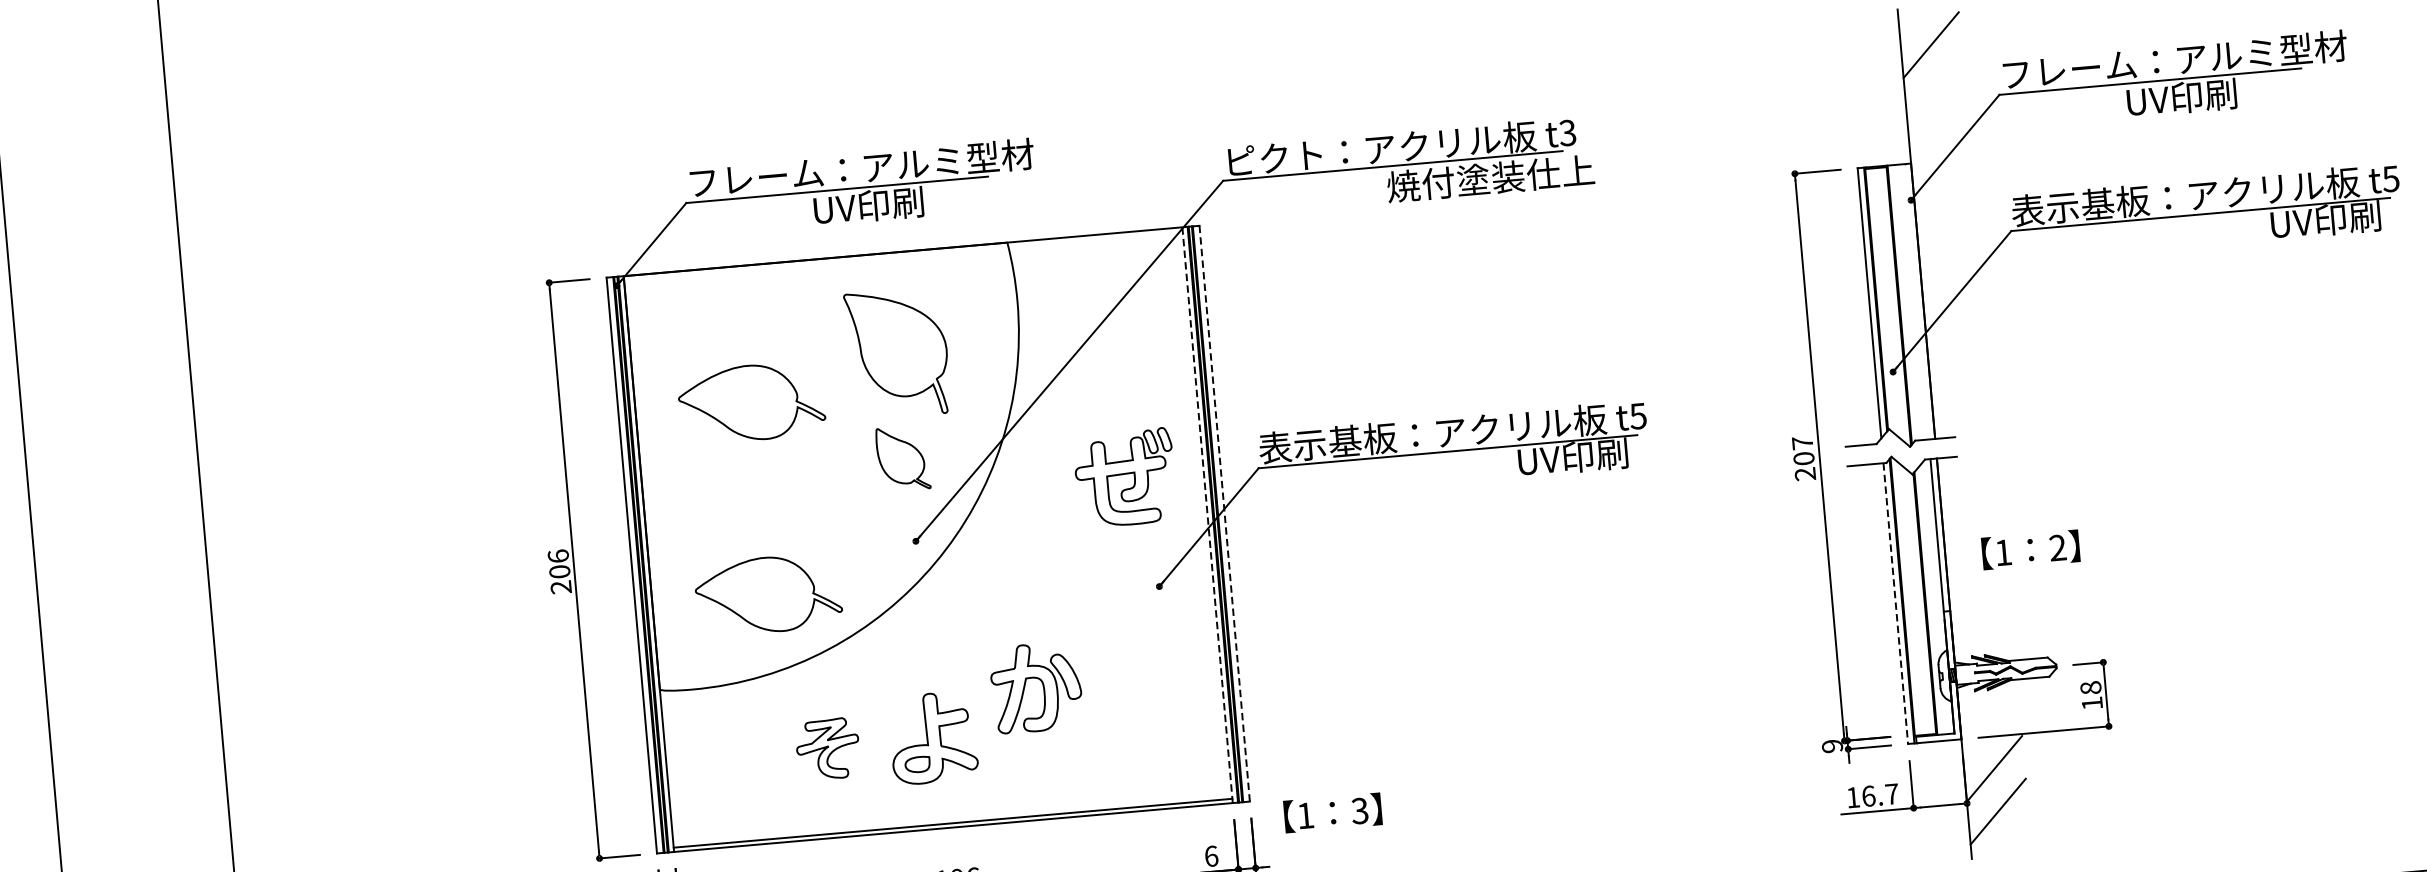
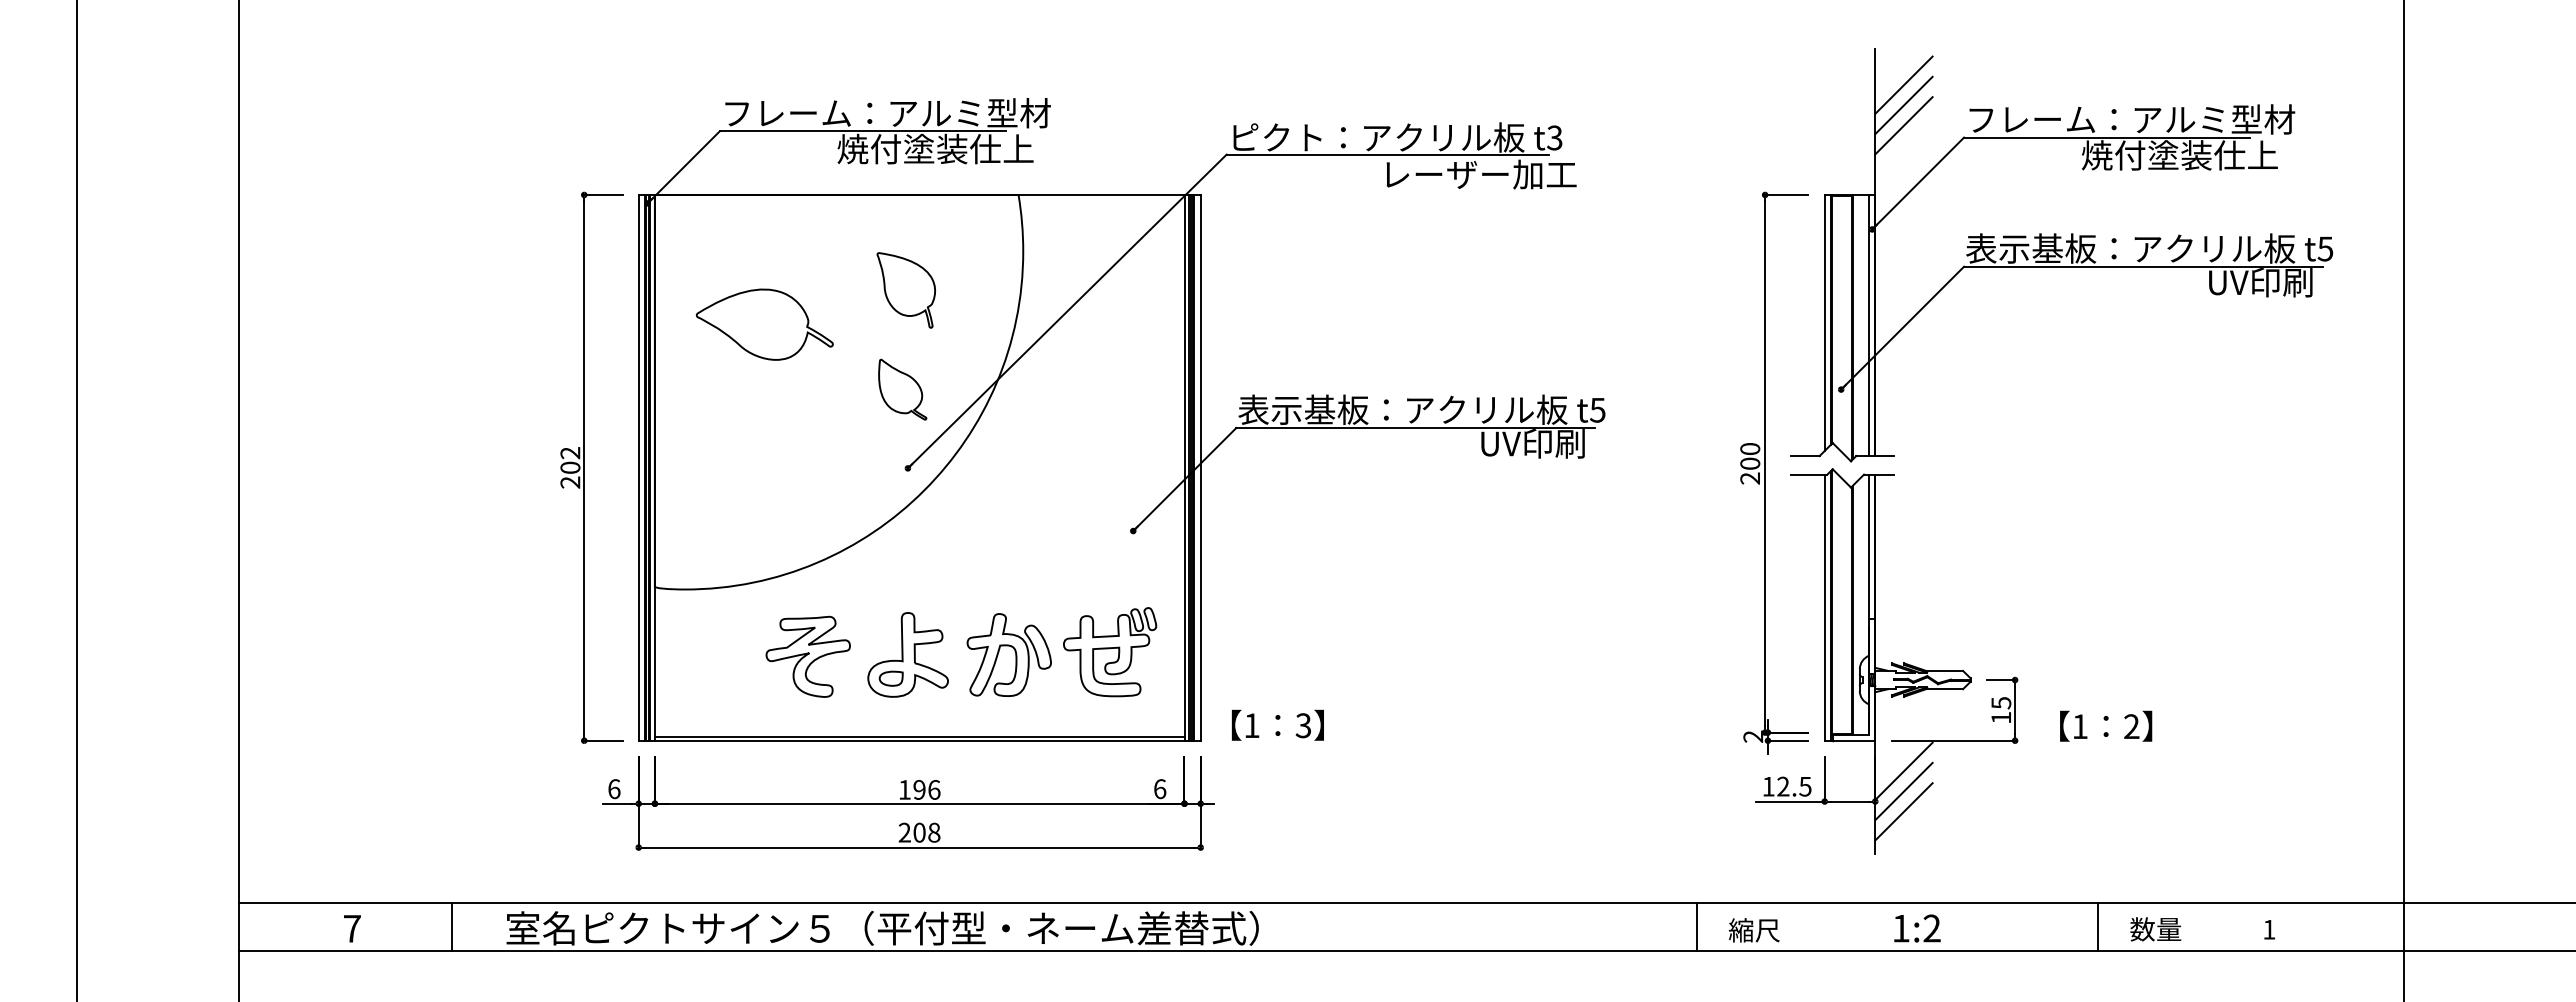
line: (1932, 66) -> (1903, 105), added
line: (1934, 87) -> (1903, 125), added
text: (2228, 93) -> (2179, 155), UV印刷 -> 焼付塗装仕上
text: (1490, 178) -> (1478, 174), 焼付塗装仕上 -> レーザー加工
text: (915, 201) -> (935, 148), UV印刷 -> 焼付塗装仕上
line: (1917, 301) -> (1869, 325), added
part: (896, 353) -> (905, 290), size x0.62
text: (1802, 443) -> (1750, 449), 207 -> 200
part: (1125, 478) -> (1110, 652), moved
line: (1224, 513) -> (1200, 467), dashed -> solid
line: (1207, 514) -> (1184, 467), dashed -> solid
text: (2031, 549) -> (2106, 725), moved
text: (558, 555) -> (570, 452), 206 -> 202
part: (768, 594) -> (764, 506), removed
line: (1895, 604) -> (1824, 608), dashed -> solid
part: (1041, 683) -> (1014, 651), moved
text: (2091, 688) -> (2001, 703), 18 -> 15
text: (1832, 746) -> (1753, 736), 9 -> 2
part: (827, 748) -> (807, 656), size x1.43
line: (1995, 790) -> (1903, 791), added
text: (1880, 795) -> (1794, 786), 16.7 -> 12.5
text: (1332, 812) -> (1277, 724), moved

